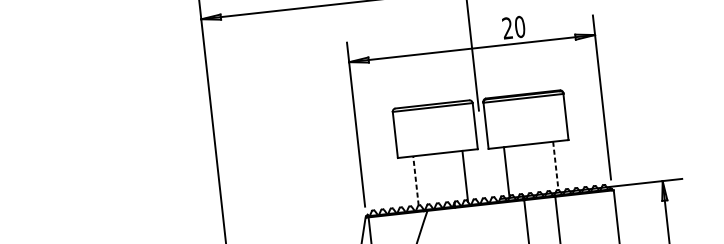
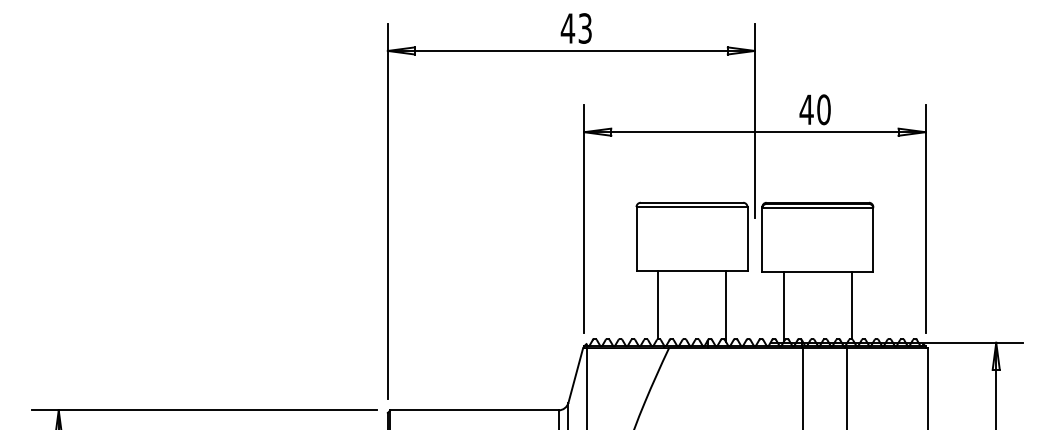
text: (507, 28) -> (806, 109), 20 -> 40
line: (555, 165) -> (851, 305), dashed -> solid
line: (415, 180) -> (657, 304), dashed -> solid

